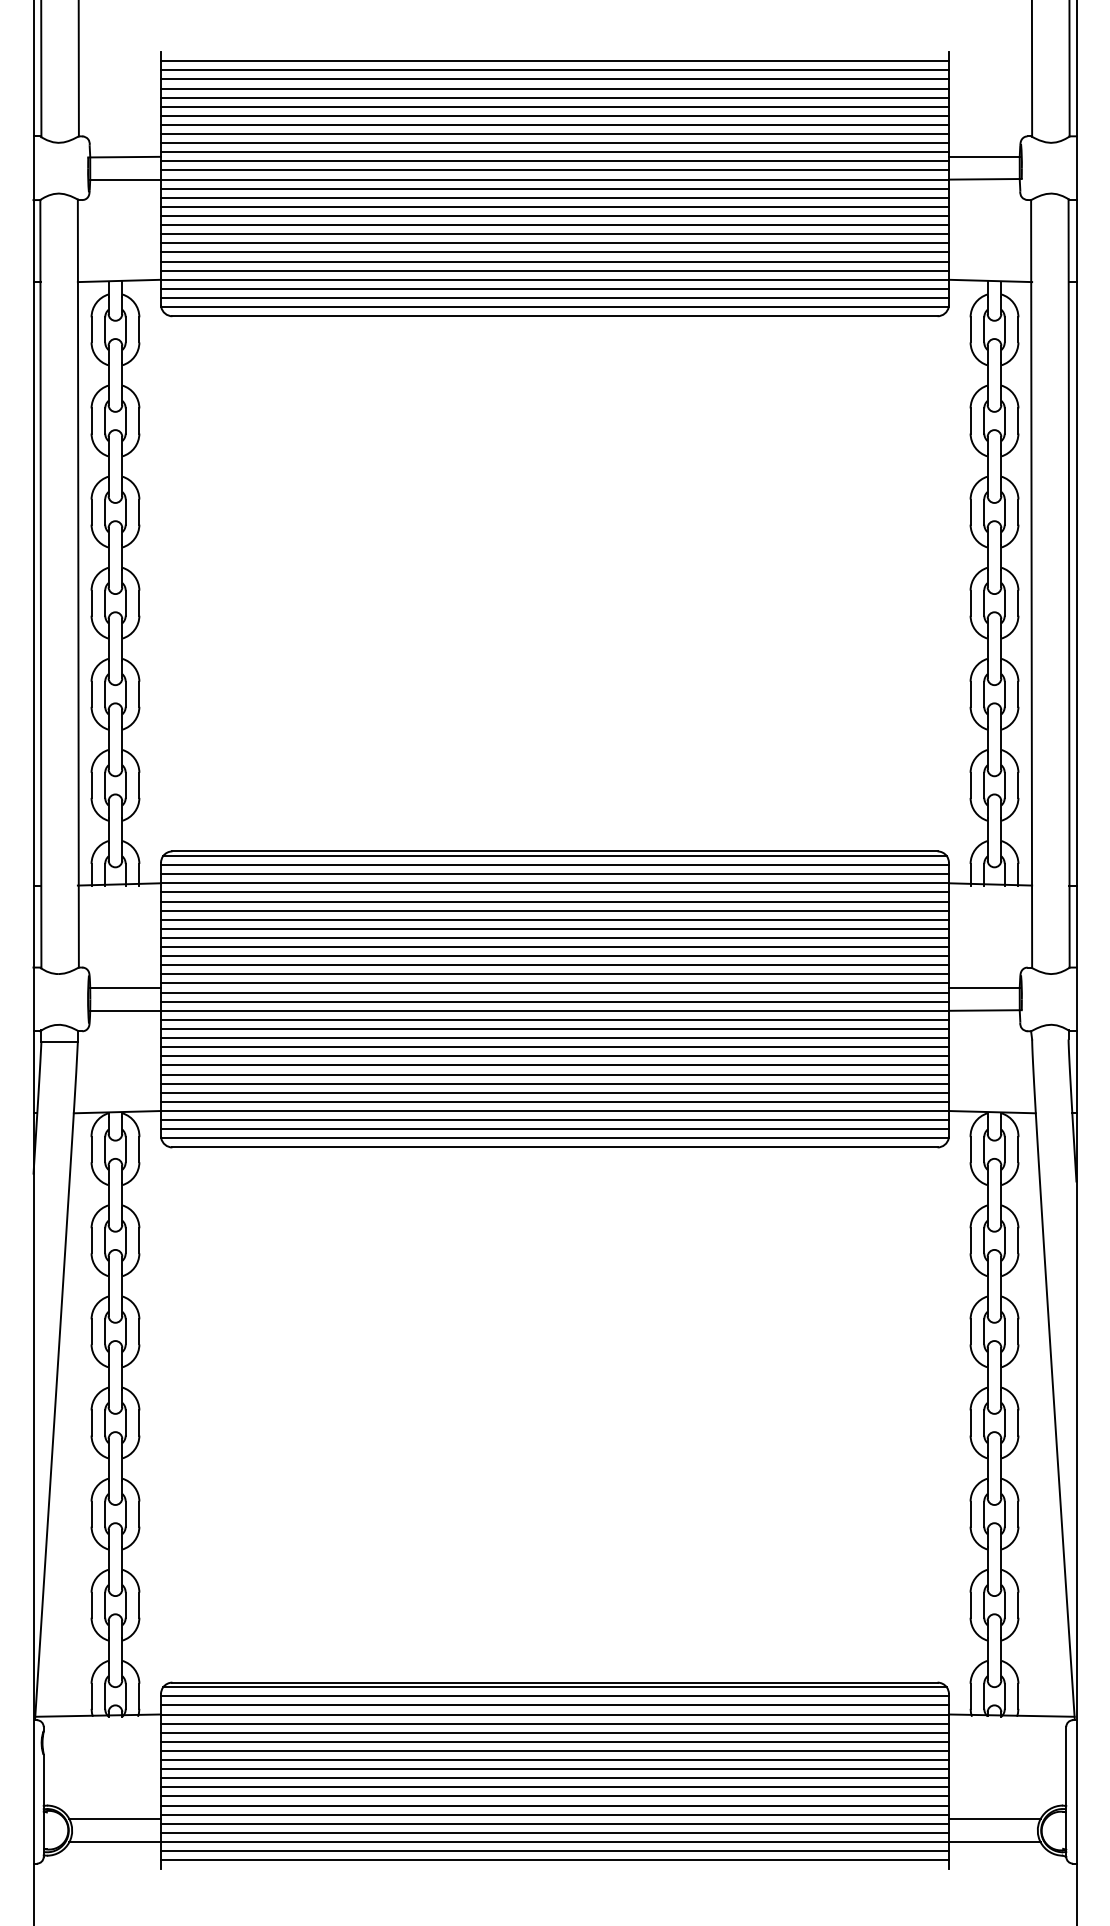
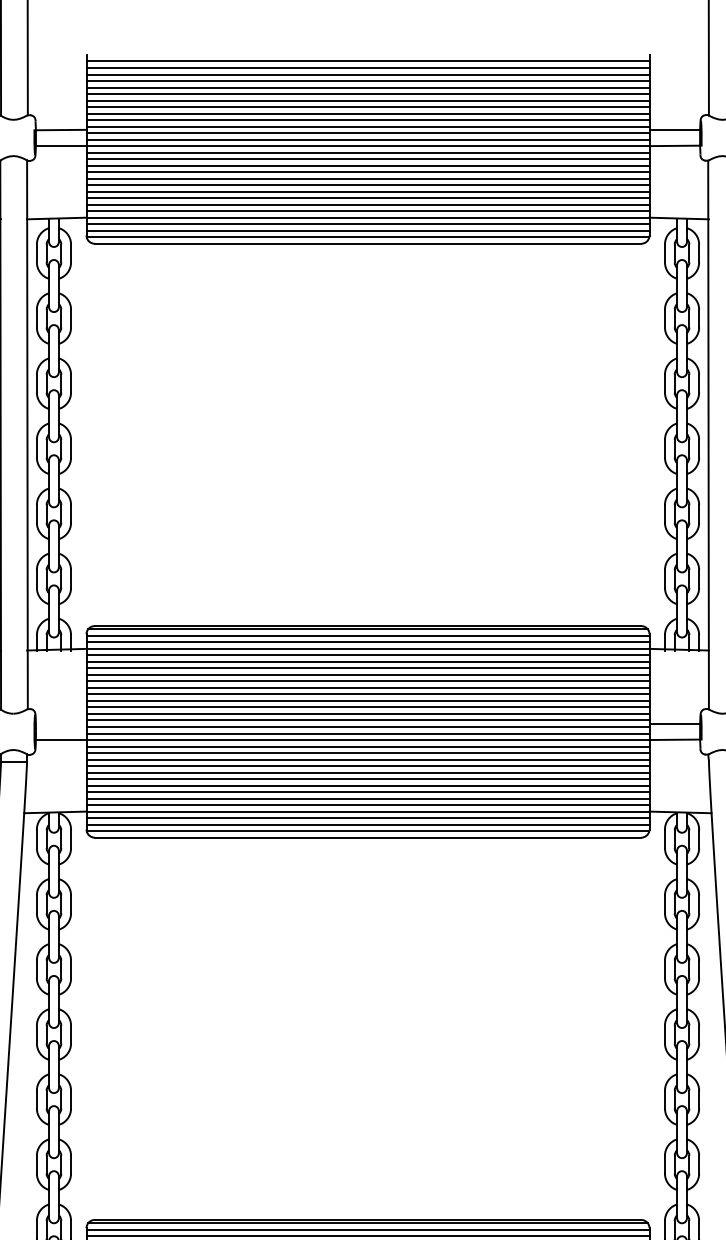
line: (125, 988) -> (61, 724), removed

